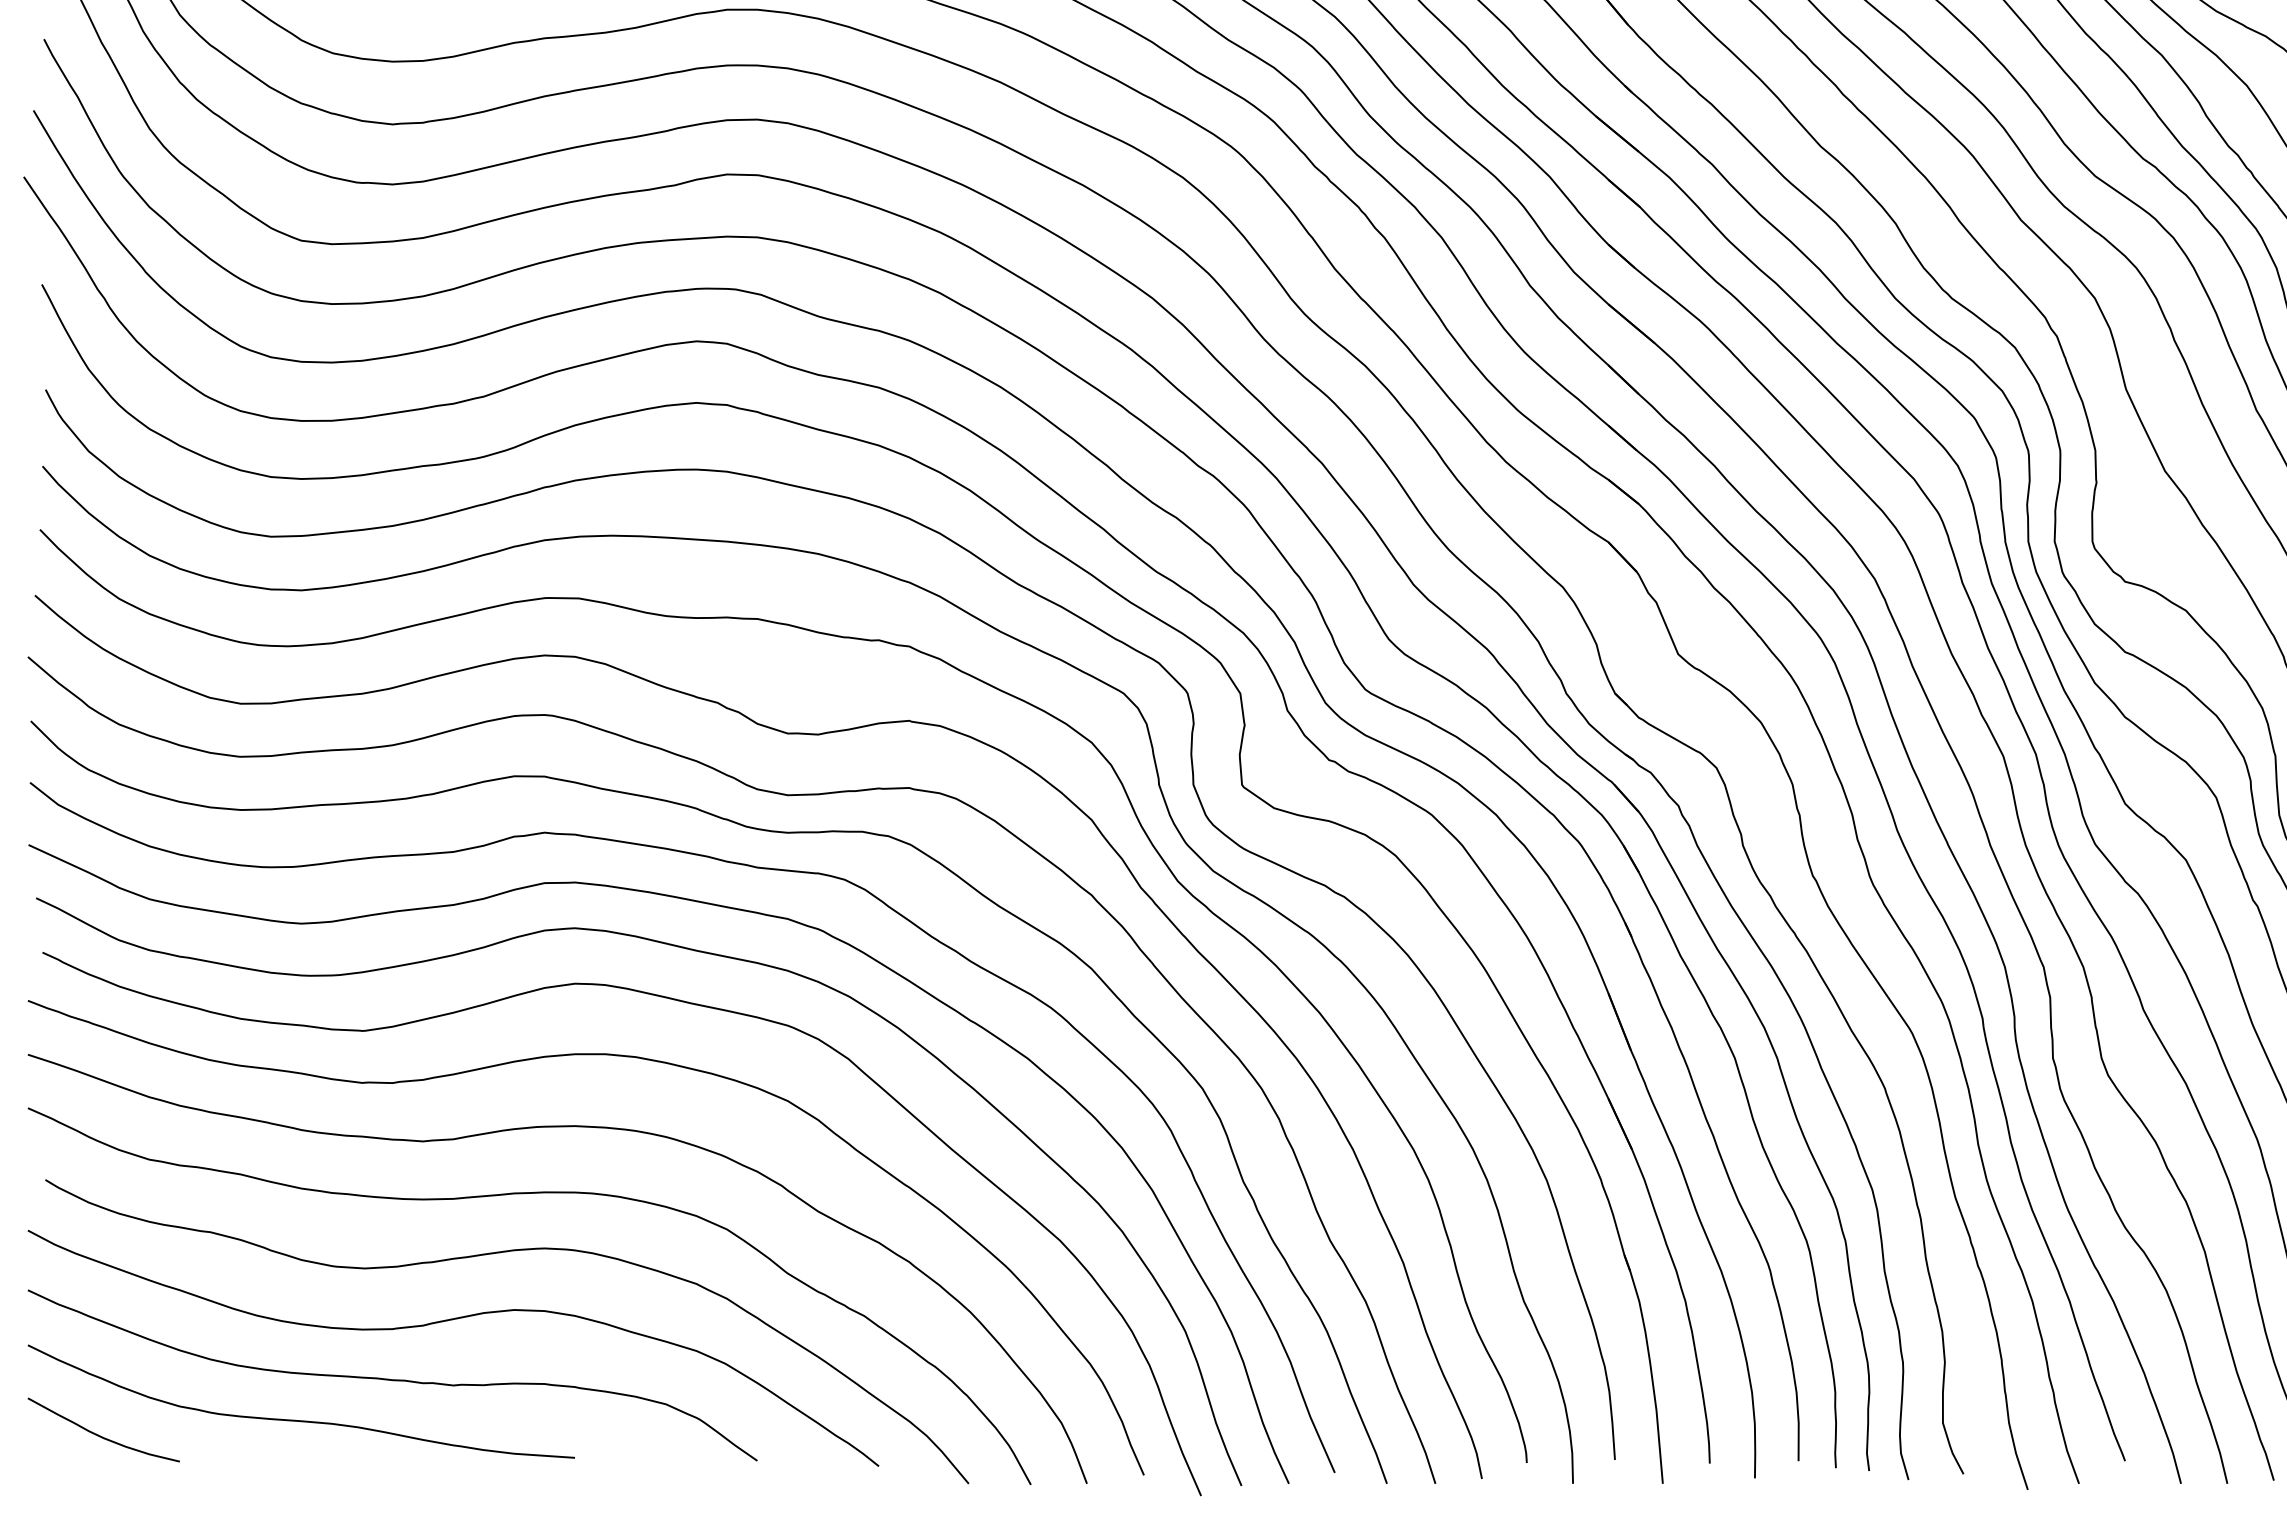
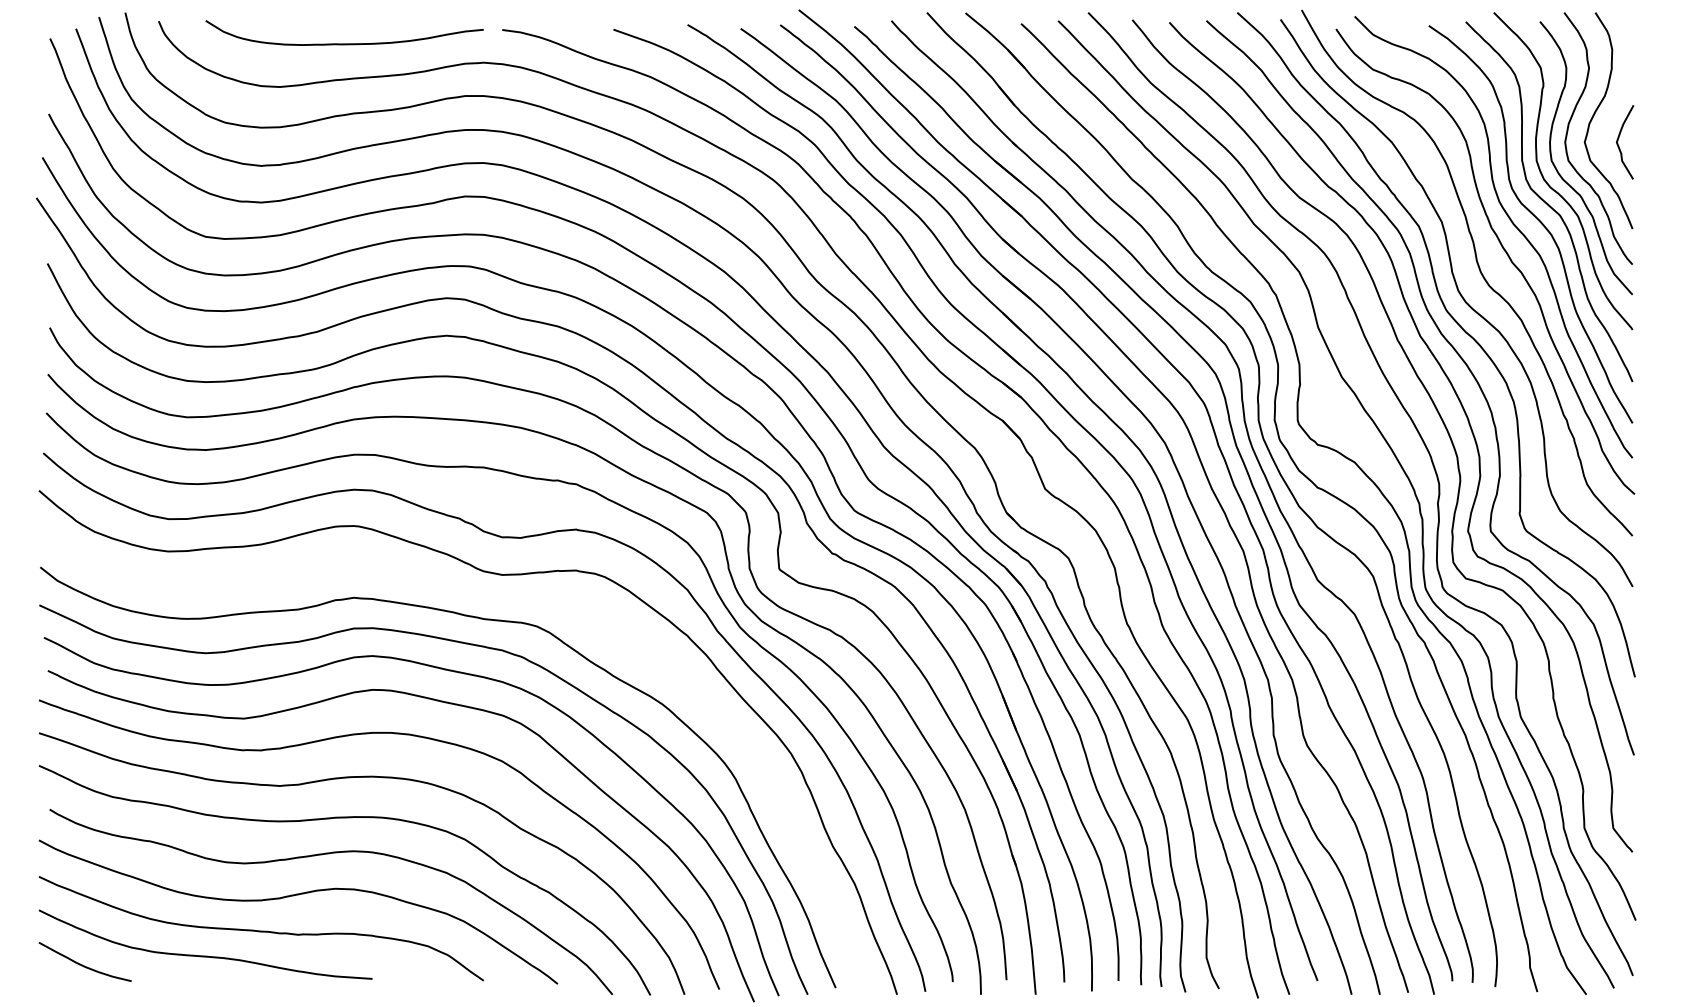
curve: (755, 830) -> (482, 596), removed

